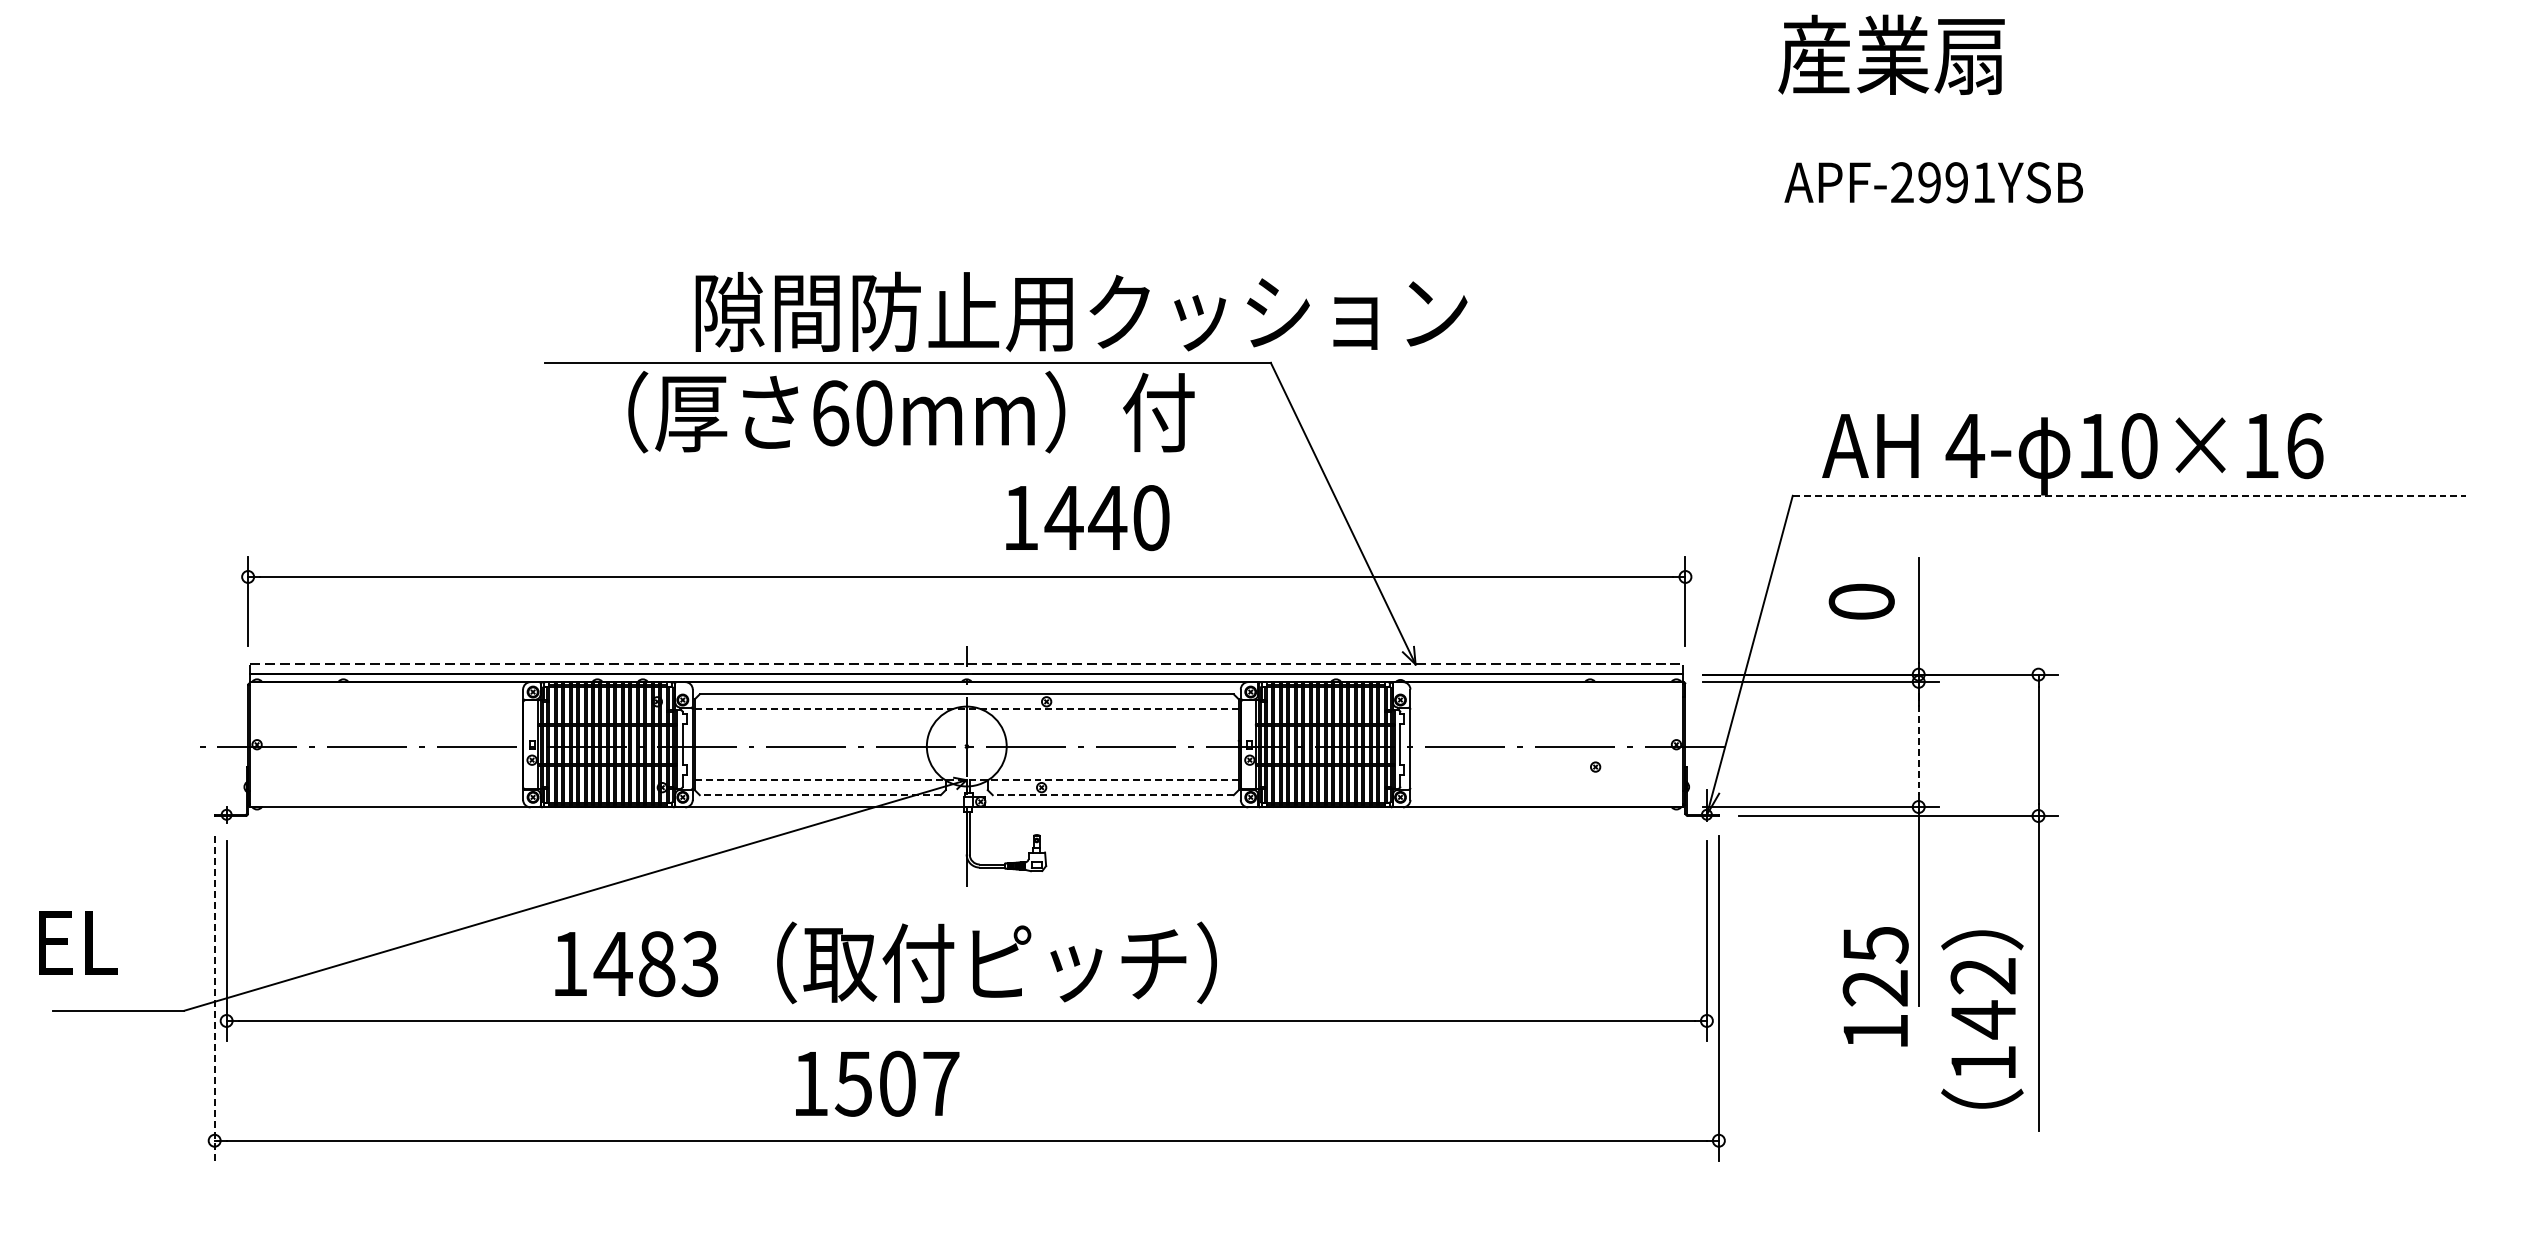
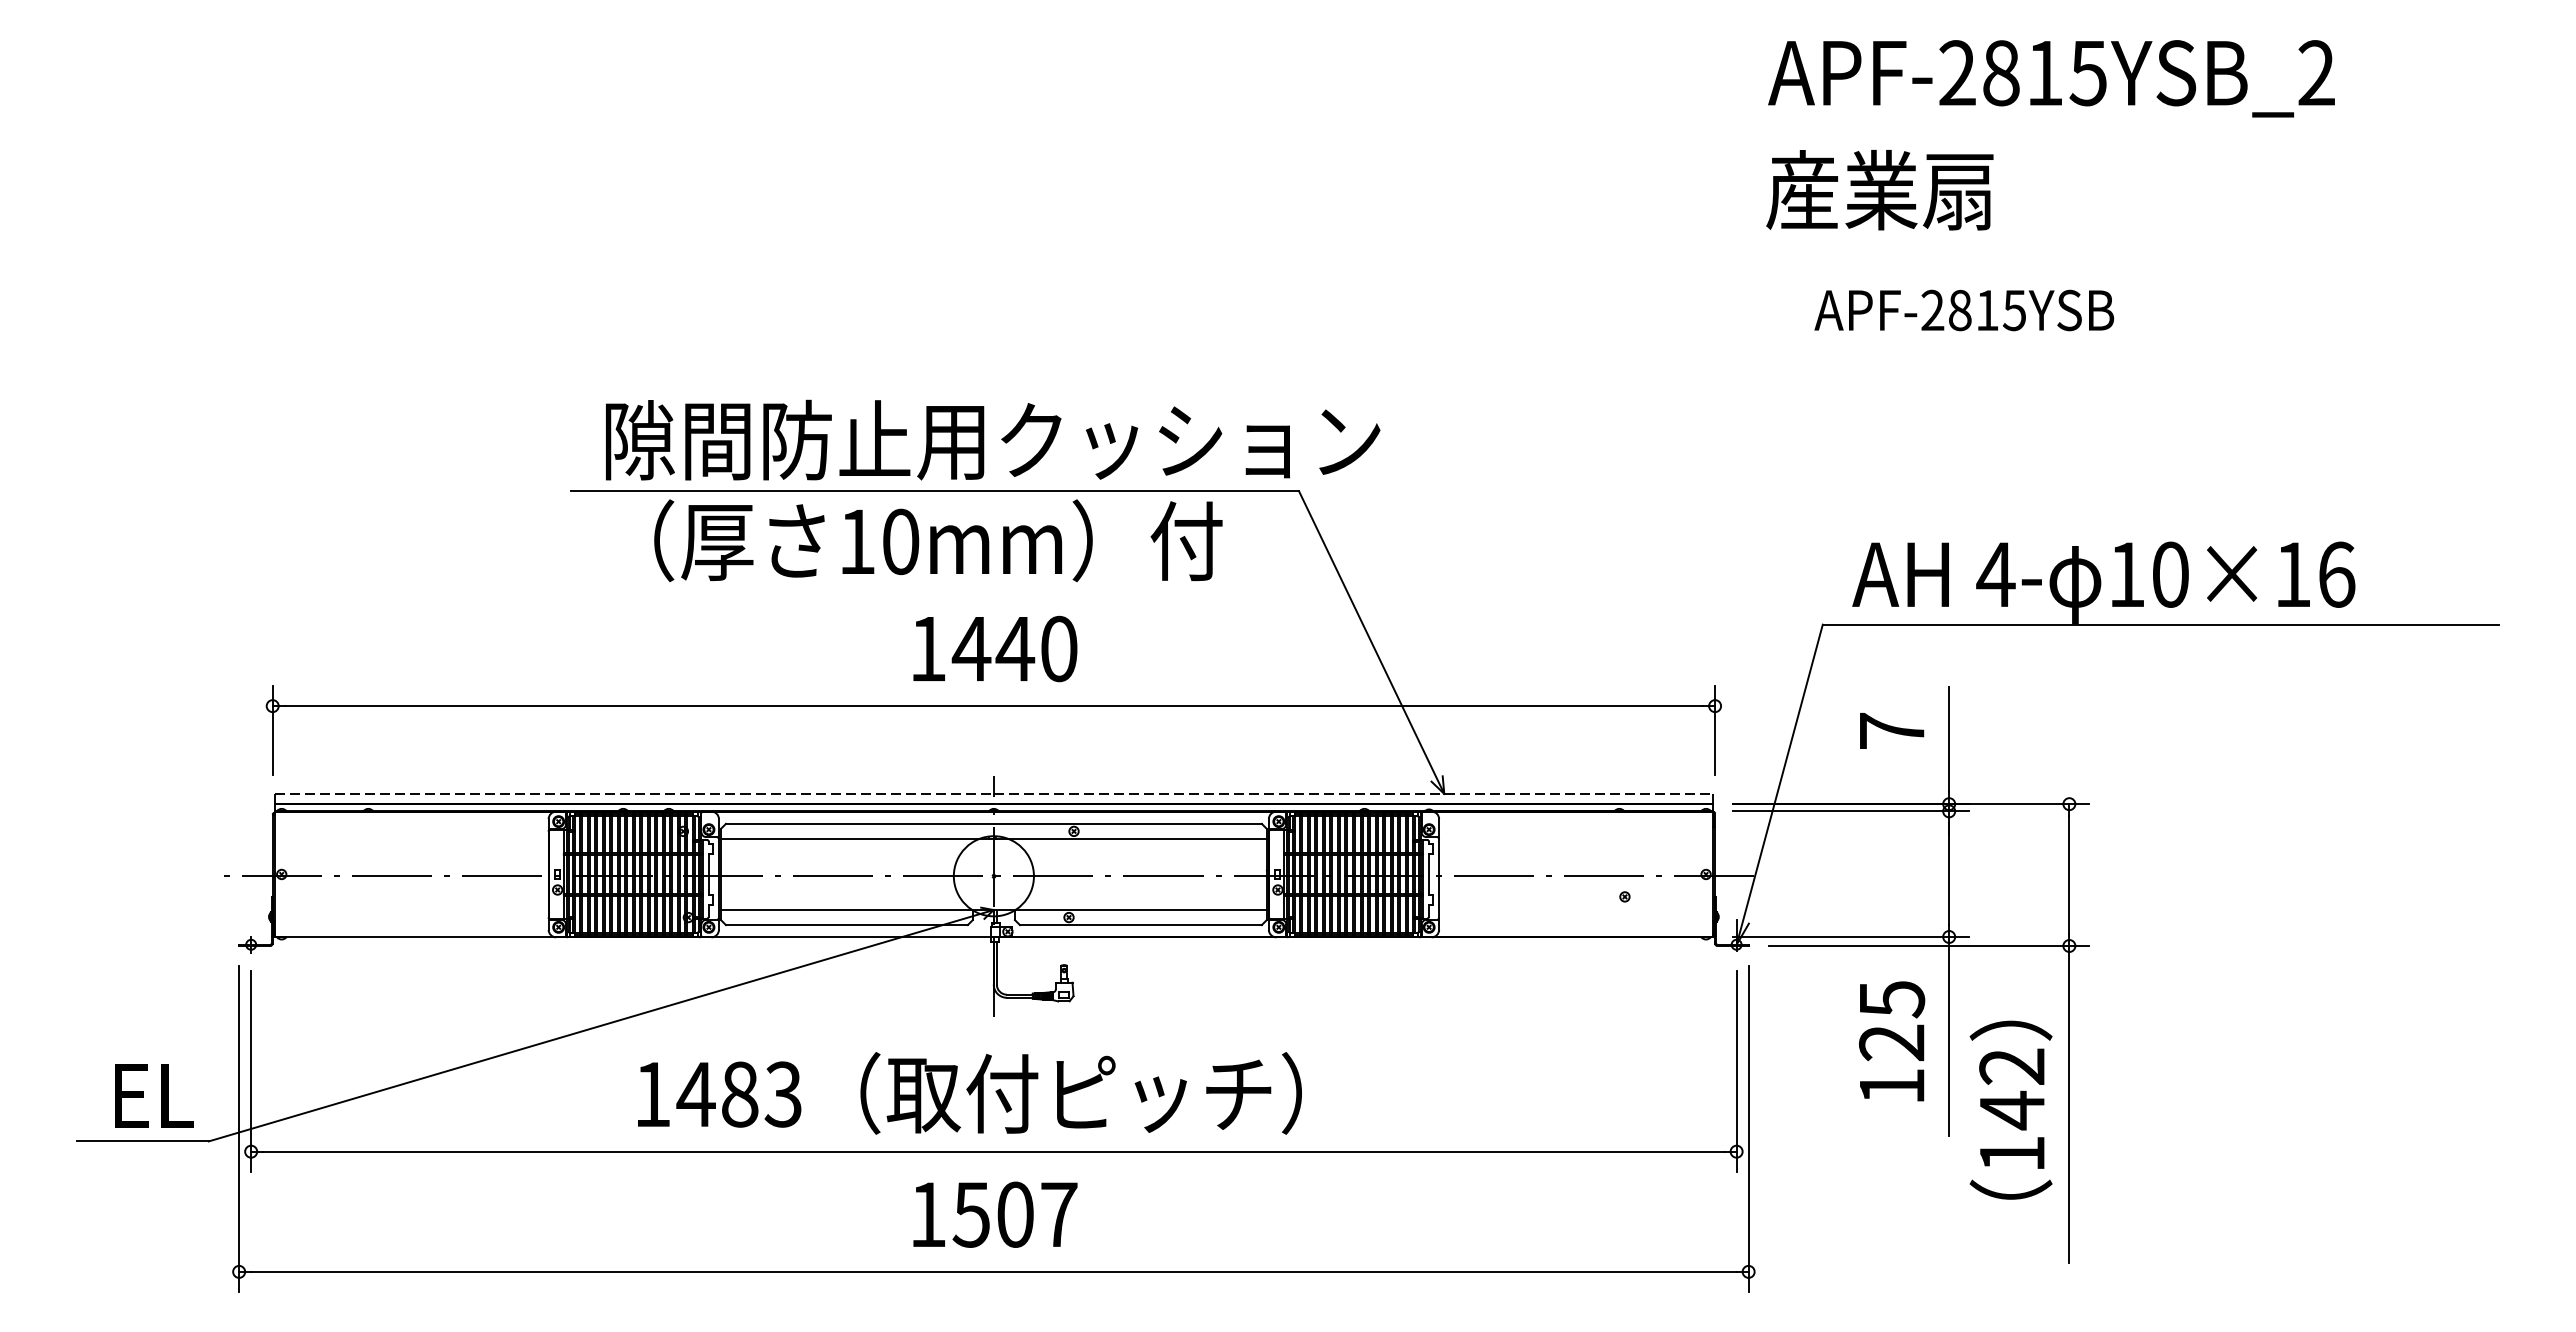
text: (1891, 55) -> (1879, 190), moved
text: (1955, 182) -> (1986, 310), APF-2991YSB -> APF-2815YSB
text: (1081, 311) -> (993, 439), moved
text: (830, 412) -> (857, 541), 60mm -> 10mm
line: (2129, 495) -> (2160, 624), dashed -> solid
text: (1087, 517) -> (995, 648), moved
text: (1862, 601) -> (1892, 730), 0 -> 7
line: (966, 708) -> (993, 838), dashed -> solid
line: (1919, 744) -> (1949, 874), dashed -> solid
line: (966, 780) -> (993, 910), dashed -> solid
line: (819, 795) -> (846, 925), dashed -> solid
line: (1112, 795) -> (1140, 925), dashed -> solid
text: (78, 942) -> (154, 1095), moved
text: (885, 962) -> (969, 1093), moved
text: (1876, 986) -> (1892, 1041), moved
line: (215, 997) -> (239, 1128), dashed -> solid
text: (1981, 1018) -> (2010, 1109), moved
text: (877, 1083) -> (995, 1214), moved

